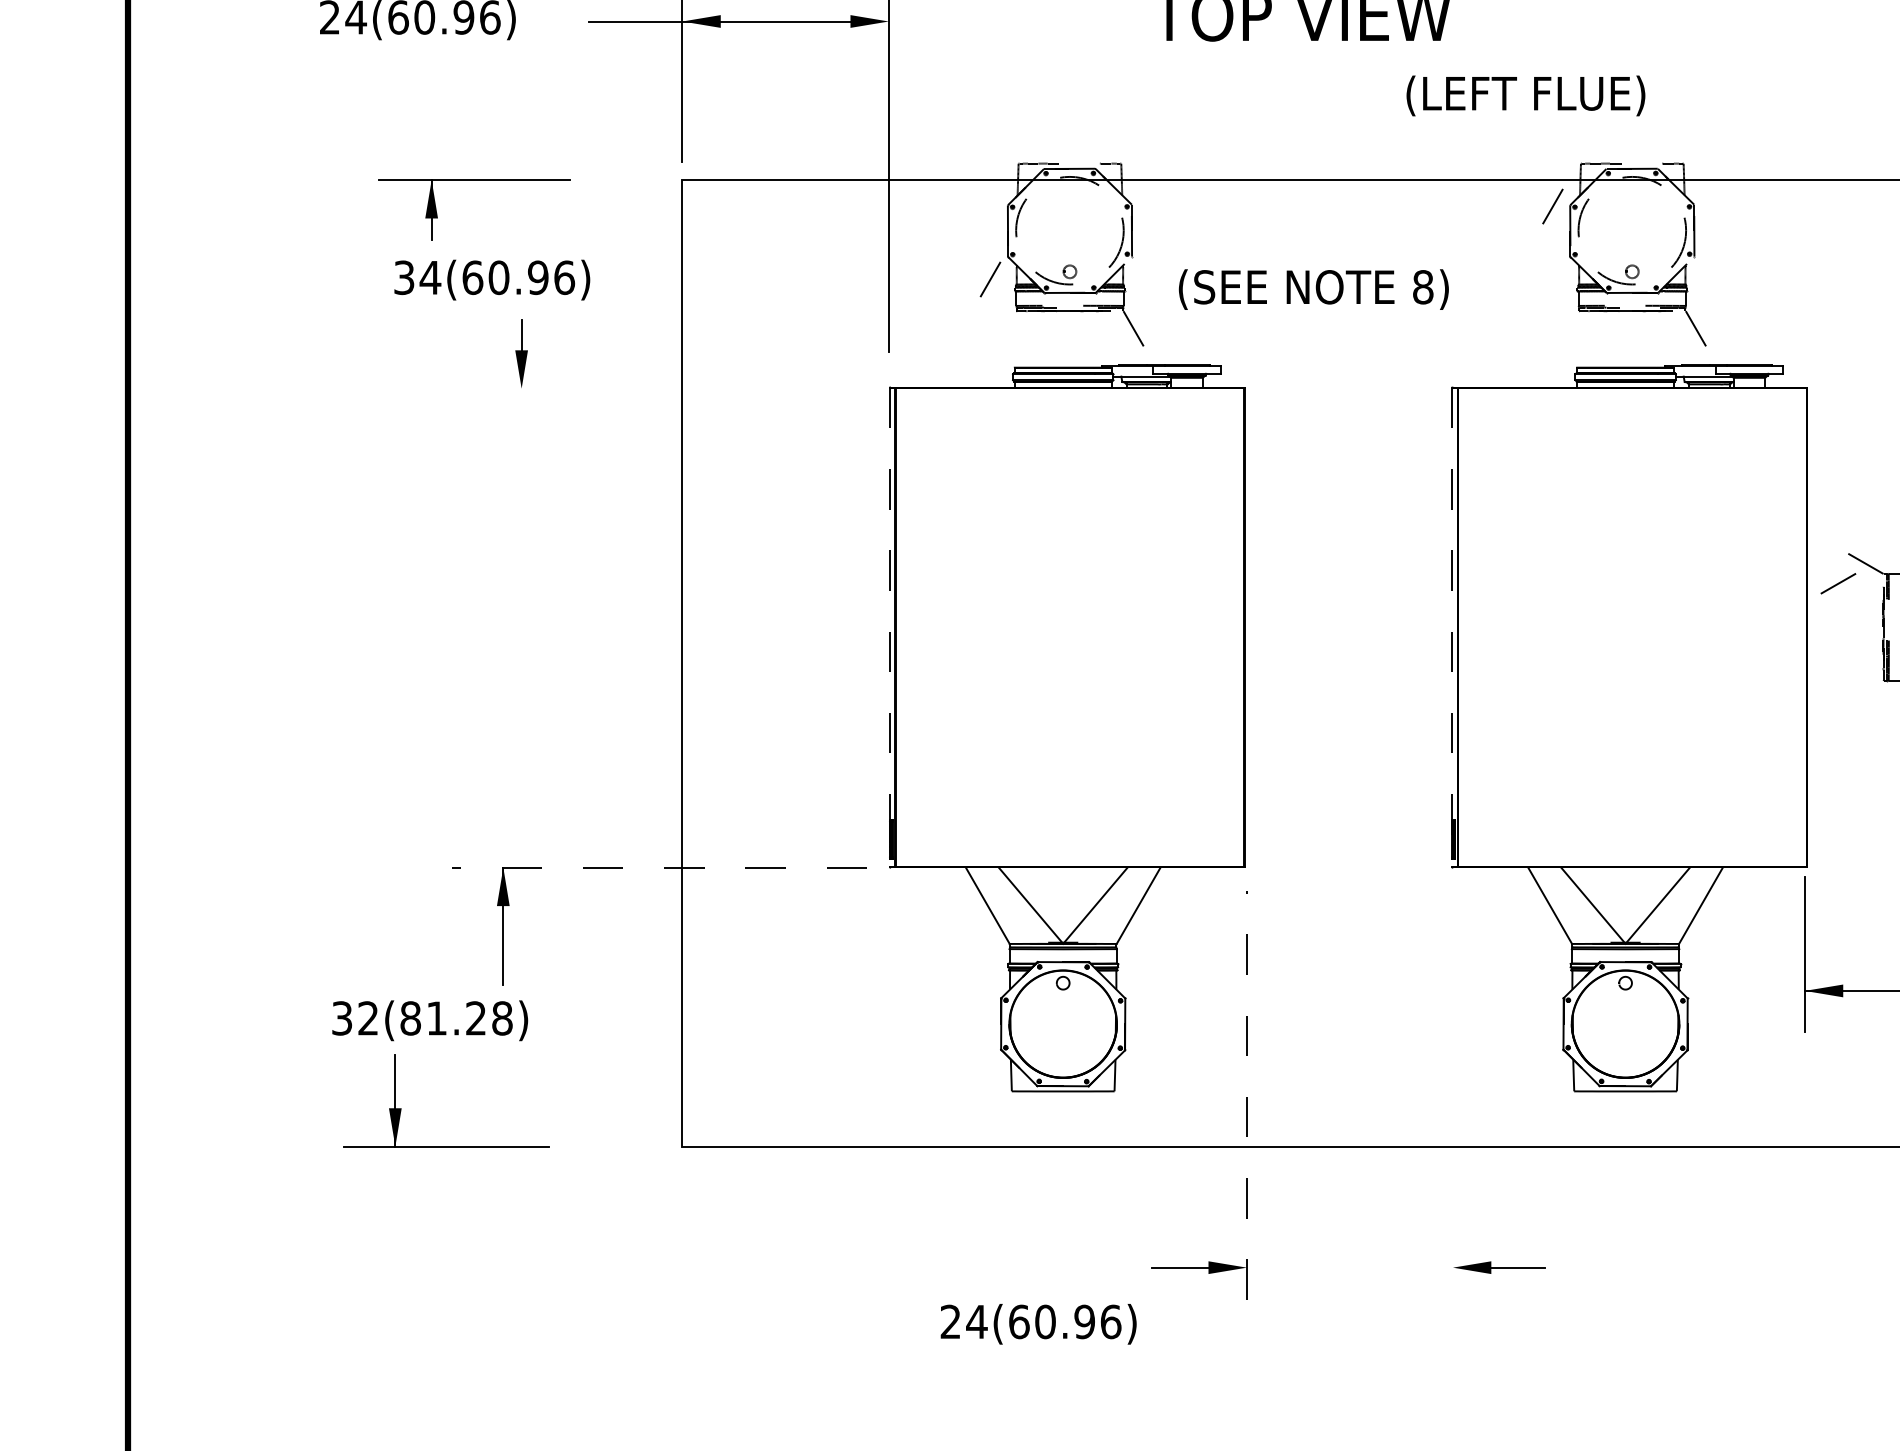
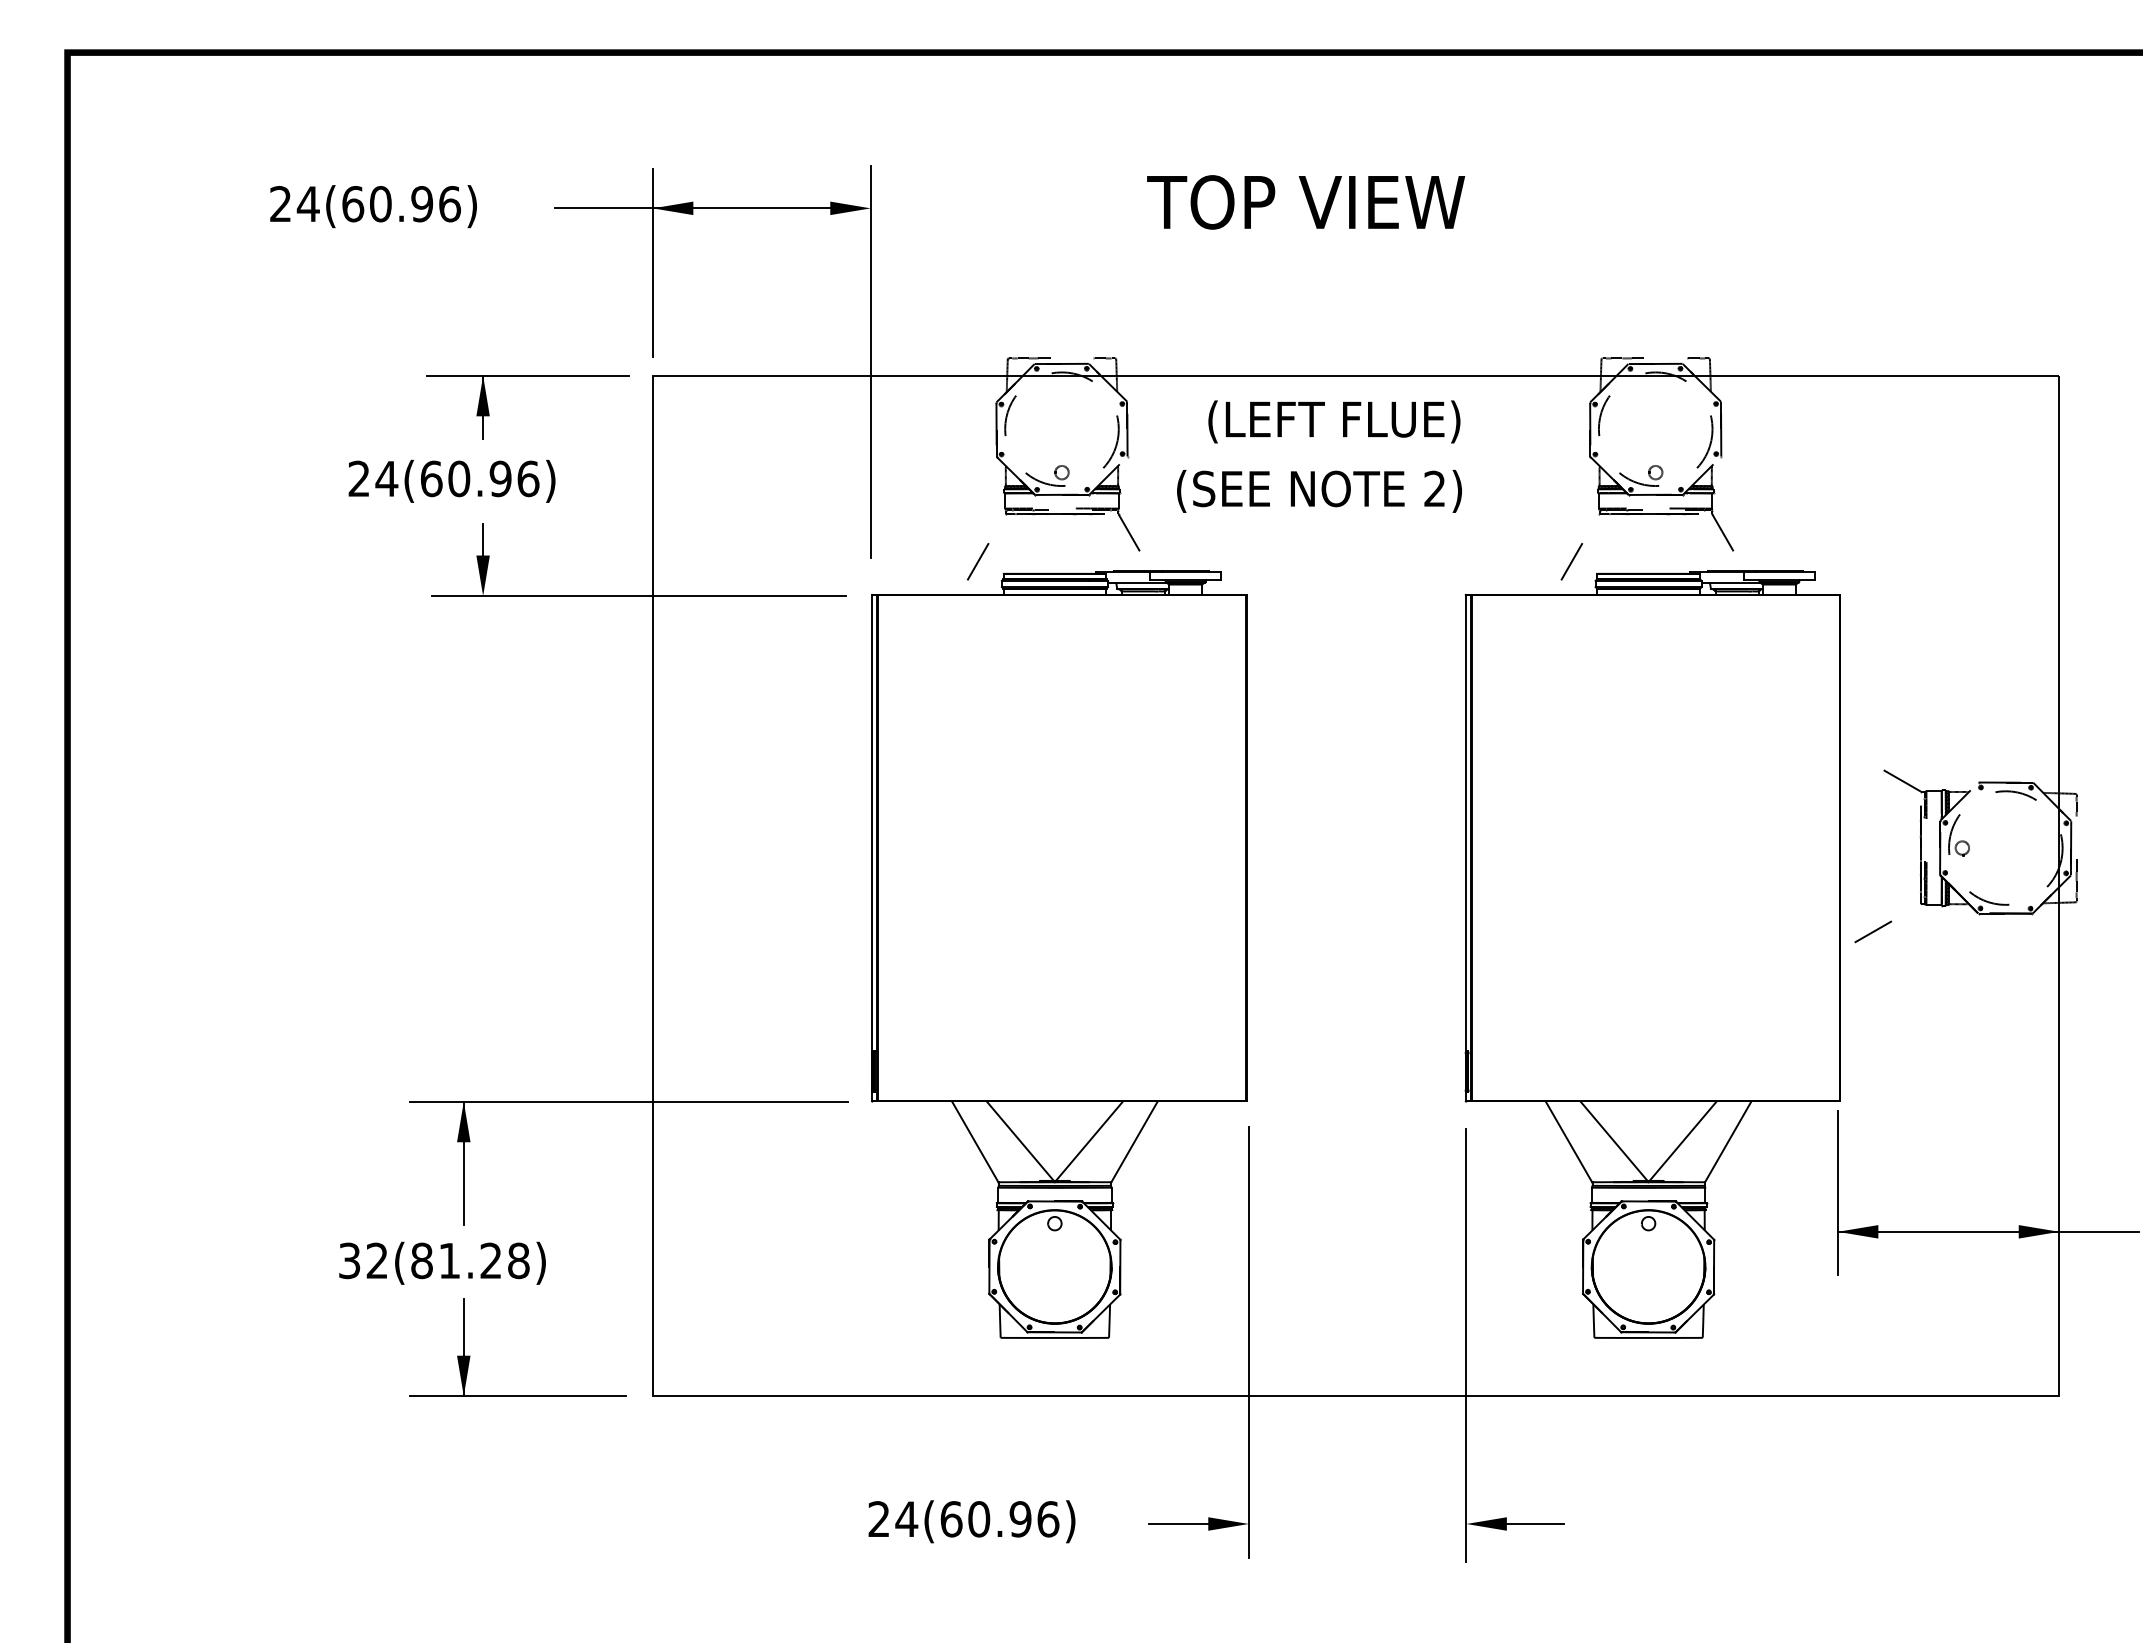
text: (1526, 95) -> (1334, 421), moved
part: (473, 180) -> (527, 376), moved
line: (1552, 206) -> (1571, 561), moved
text: (403, 277) -> (358, 478), 34(60.96) -> 24(60.96)
line: (989, 279) -> (977, 561), moved
text: (1422, 286) -> (1434, 488), 8) -> 2)
line: (668, 389) -> (638, 596), added
line: (1837, 583) -> (1872, 931), moved
line: (889, 627) -> (871, 848), dashed -> solid
line: (1452, 627) -> (1465, 848), dashed -> solid
line: (659, 867) -> (628, 1101), dashed -> solid
text: (430, 1019) -> (442, 1262), moved
line: (1246, 1095) -> (1248, 1342), dashed -> solid
line: (1453, 1097) -> (1466, 1344), added
part: (401, 1108) -> (470, 1355), moved
text: (1038, 1324) -> (971, 1521), moved

